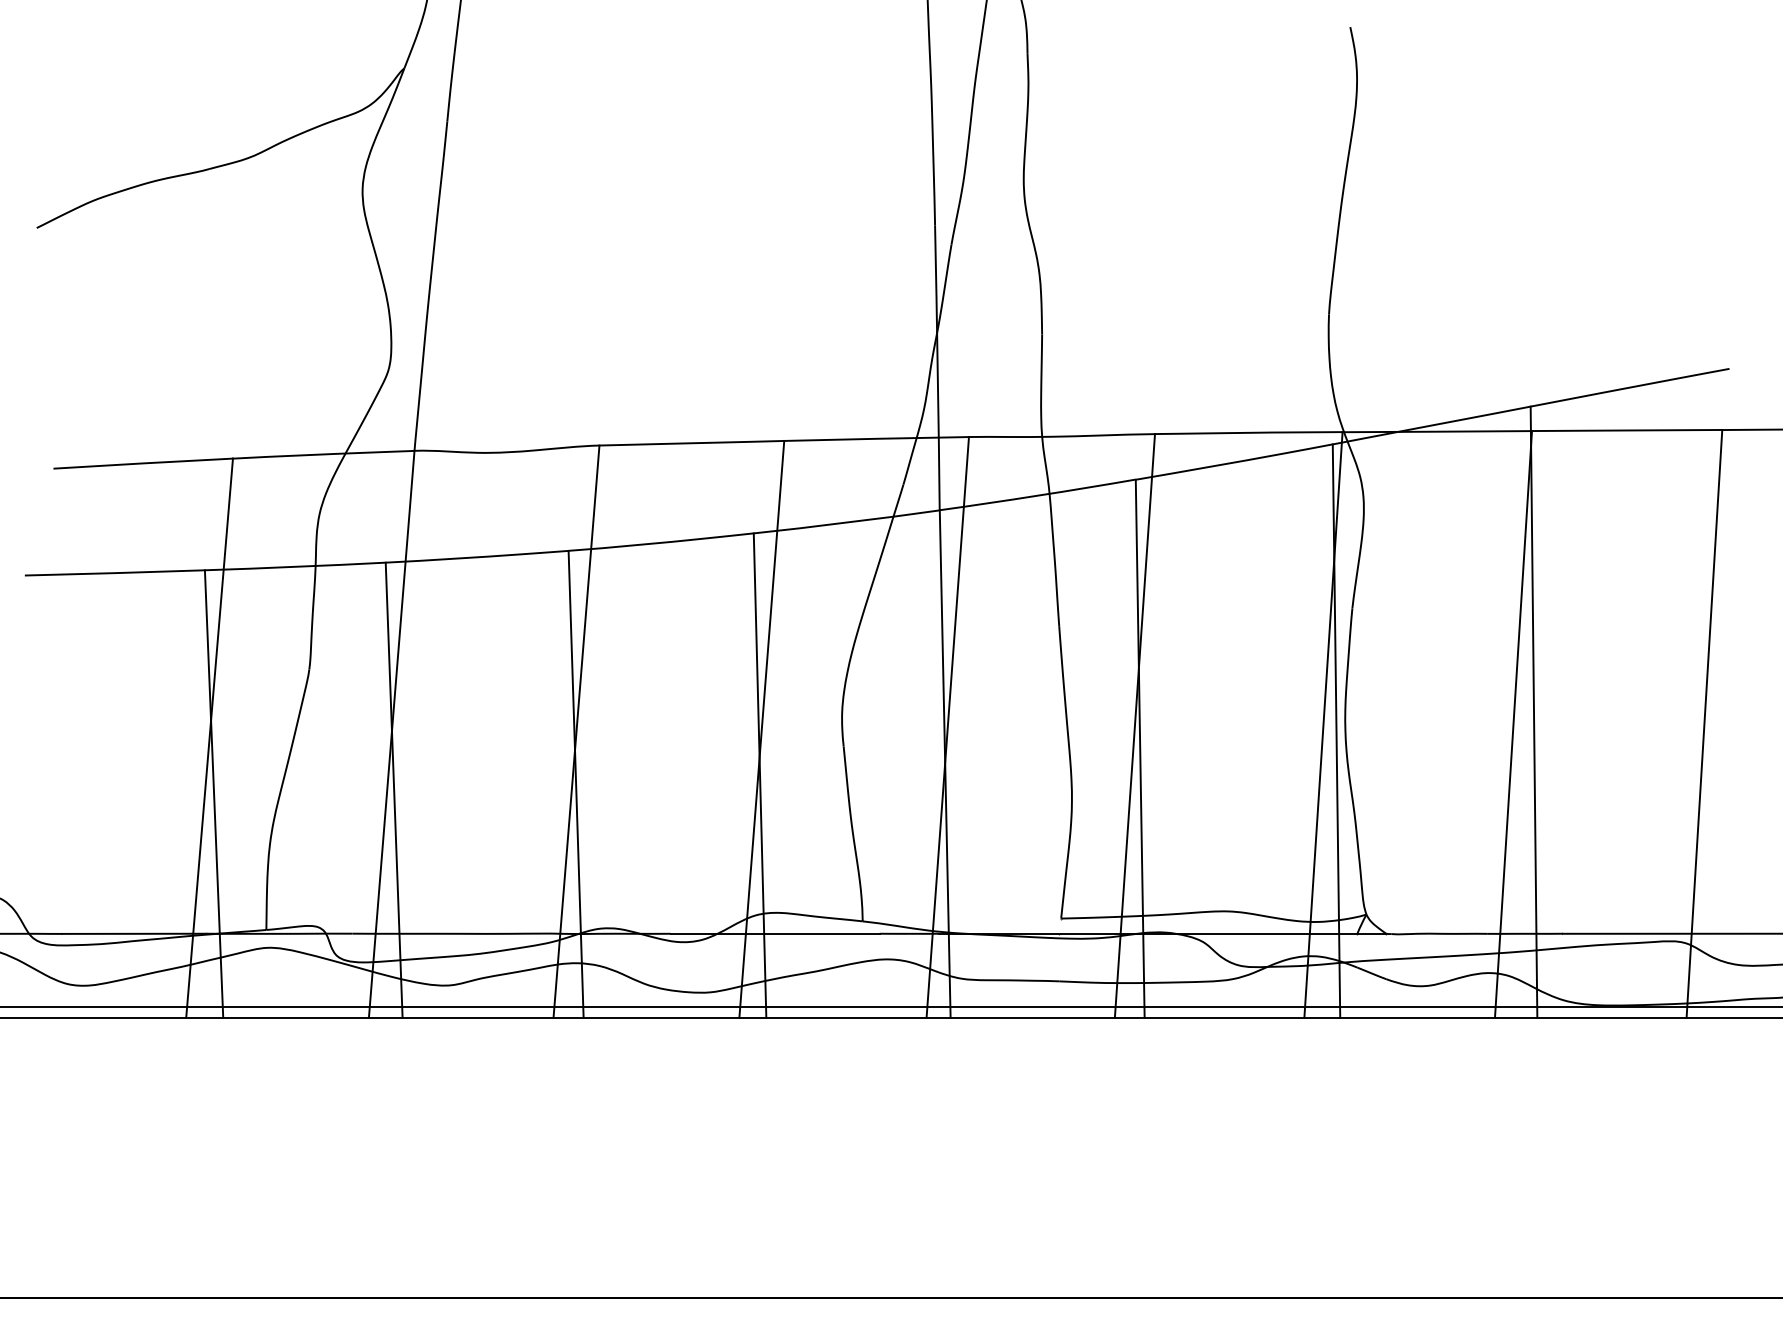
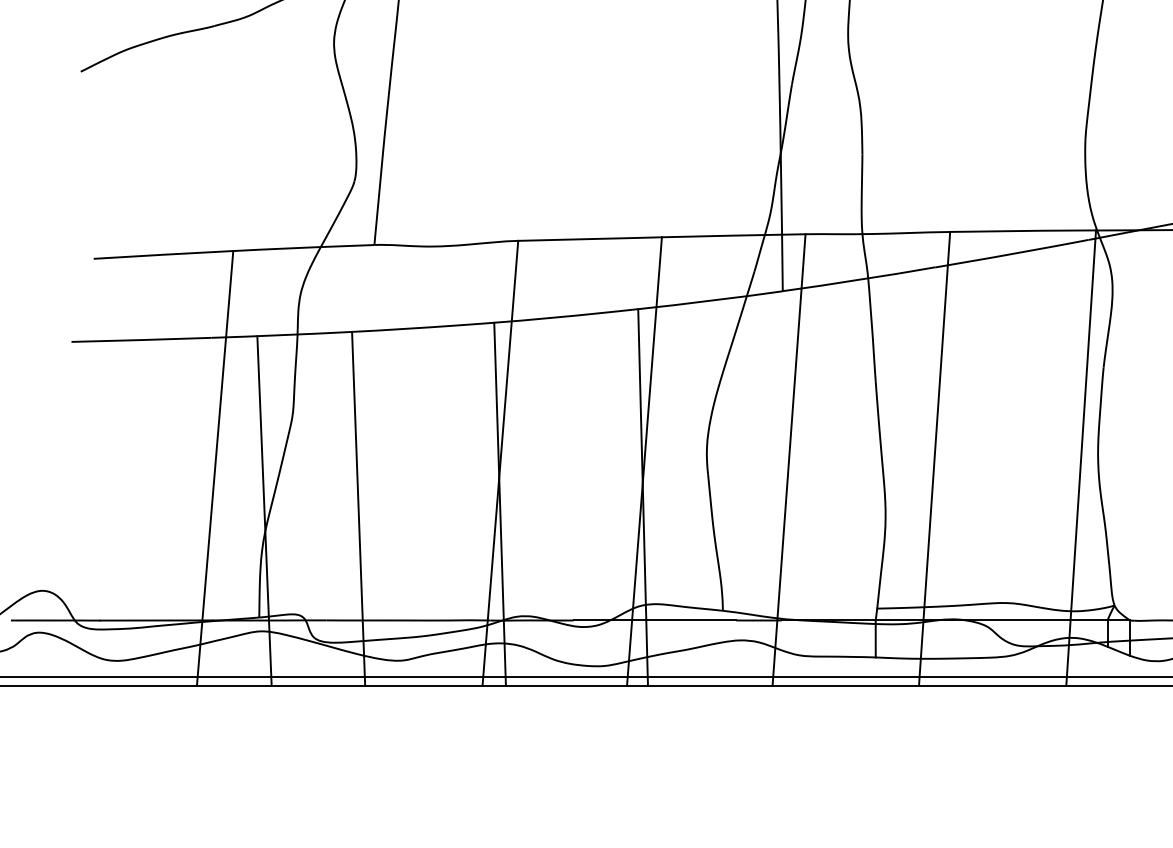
line: (1336, 730) -> (1091, 462), removed
line: (391, 733) -> (356, 464), removed
line: (1139, 748) -> (938, 476), removed
line: (944, 763) -> (786, 488), removed
line: (213, 793) -> (264, 509), moved

